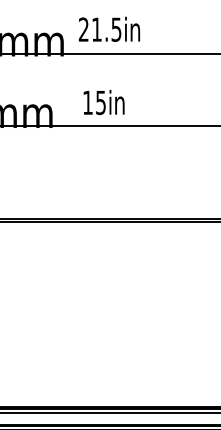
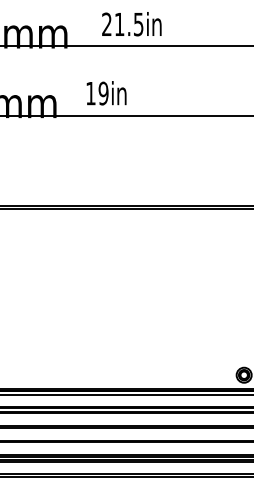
text: (109, 29) -> (131, 24), moved
text: (100, 102) -> (103, 93), 15in -> 19in

